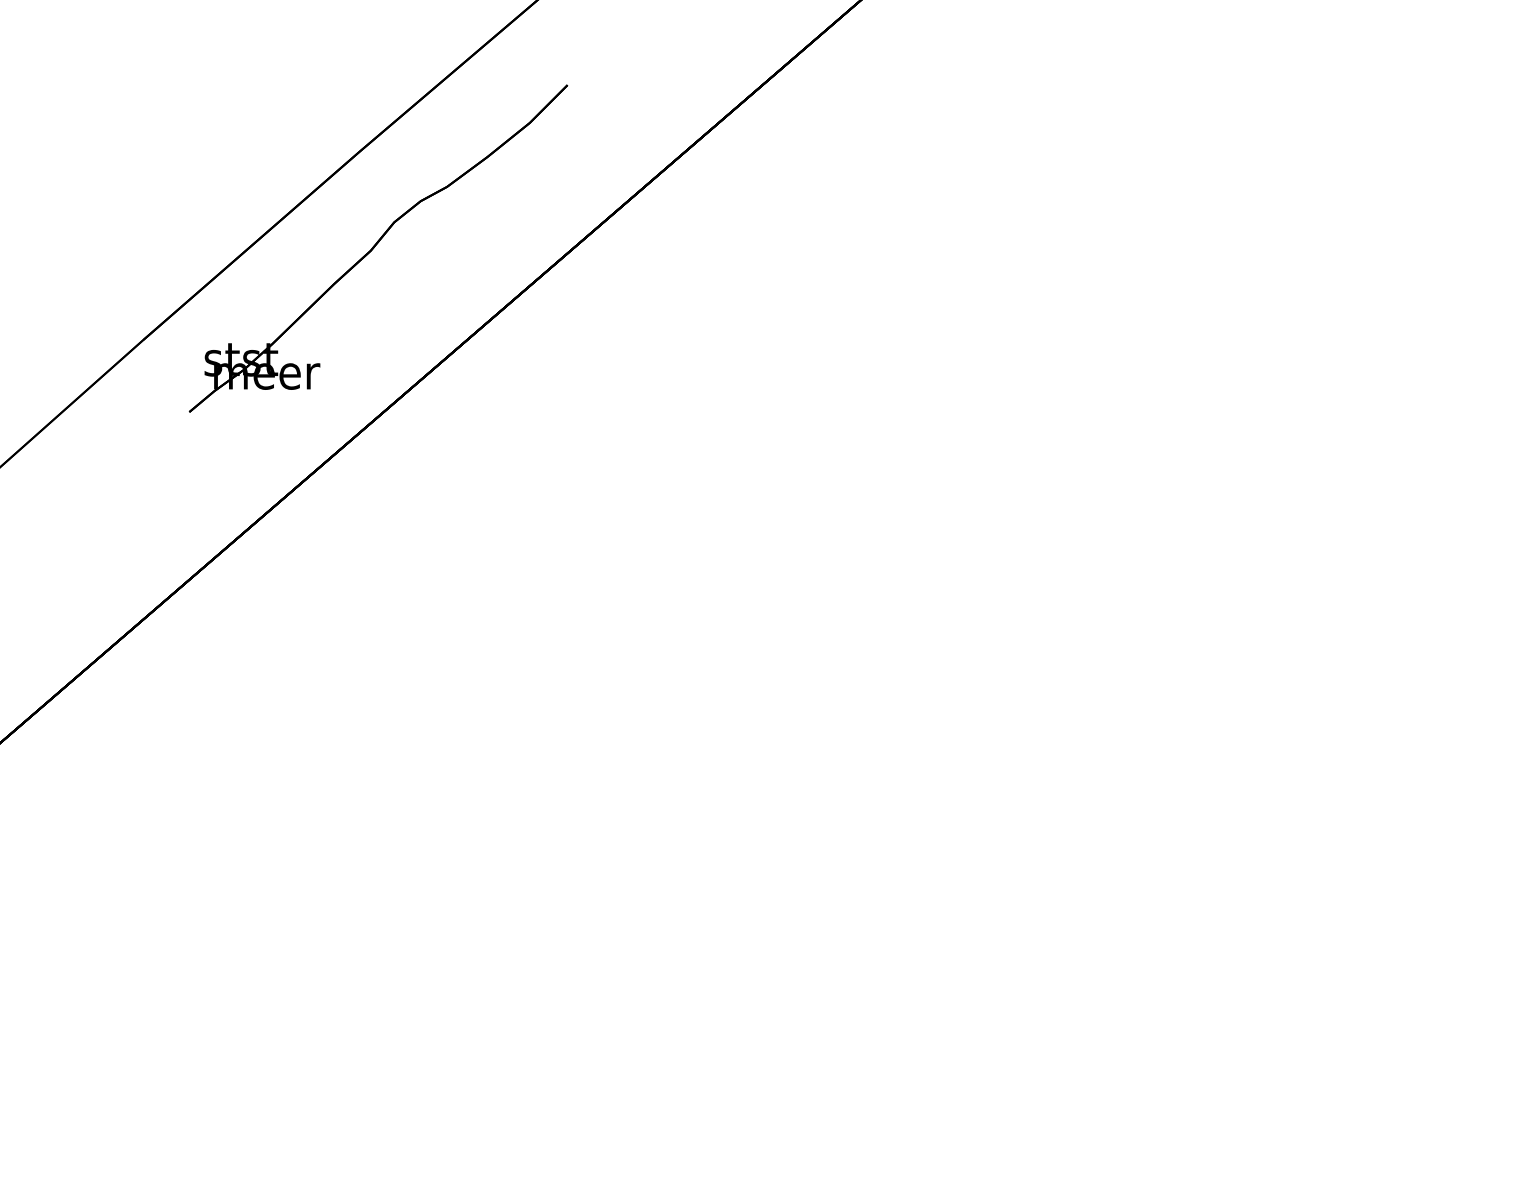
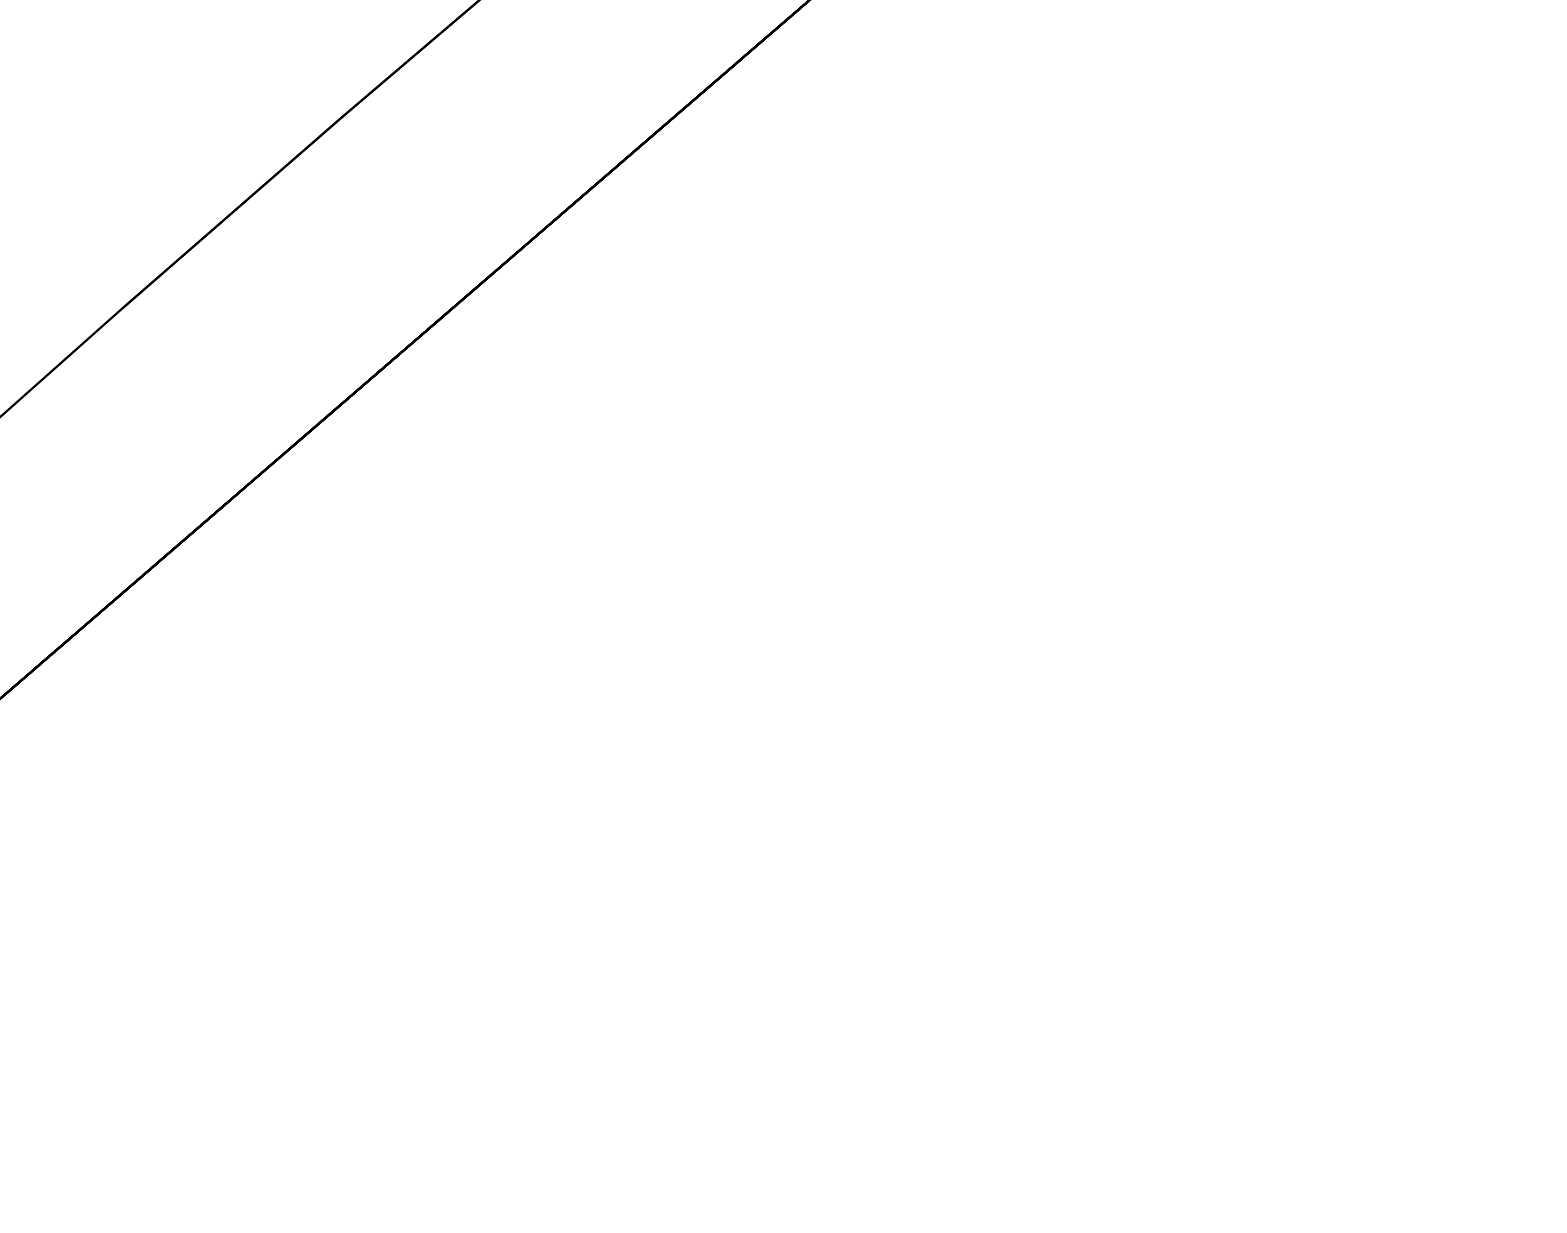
part: (378, 248) -> (361, 215), removed

